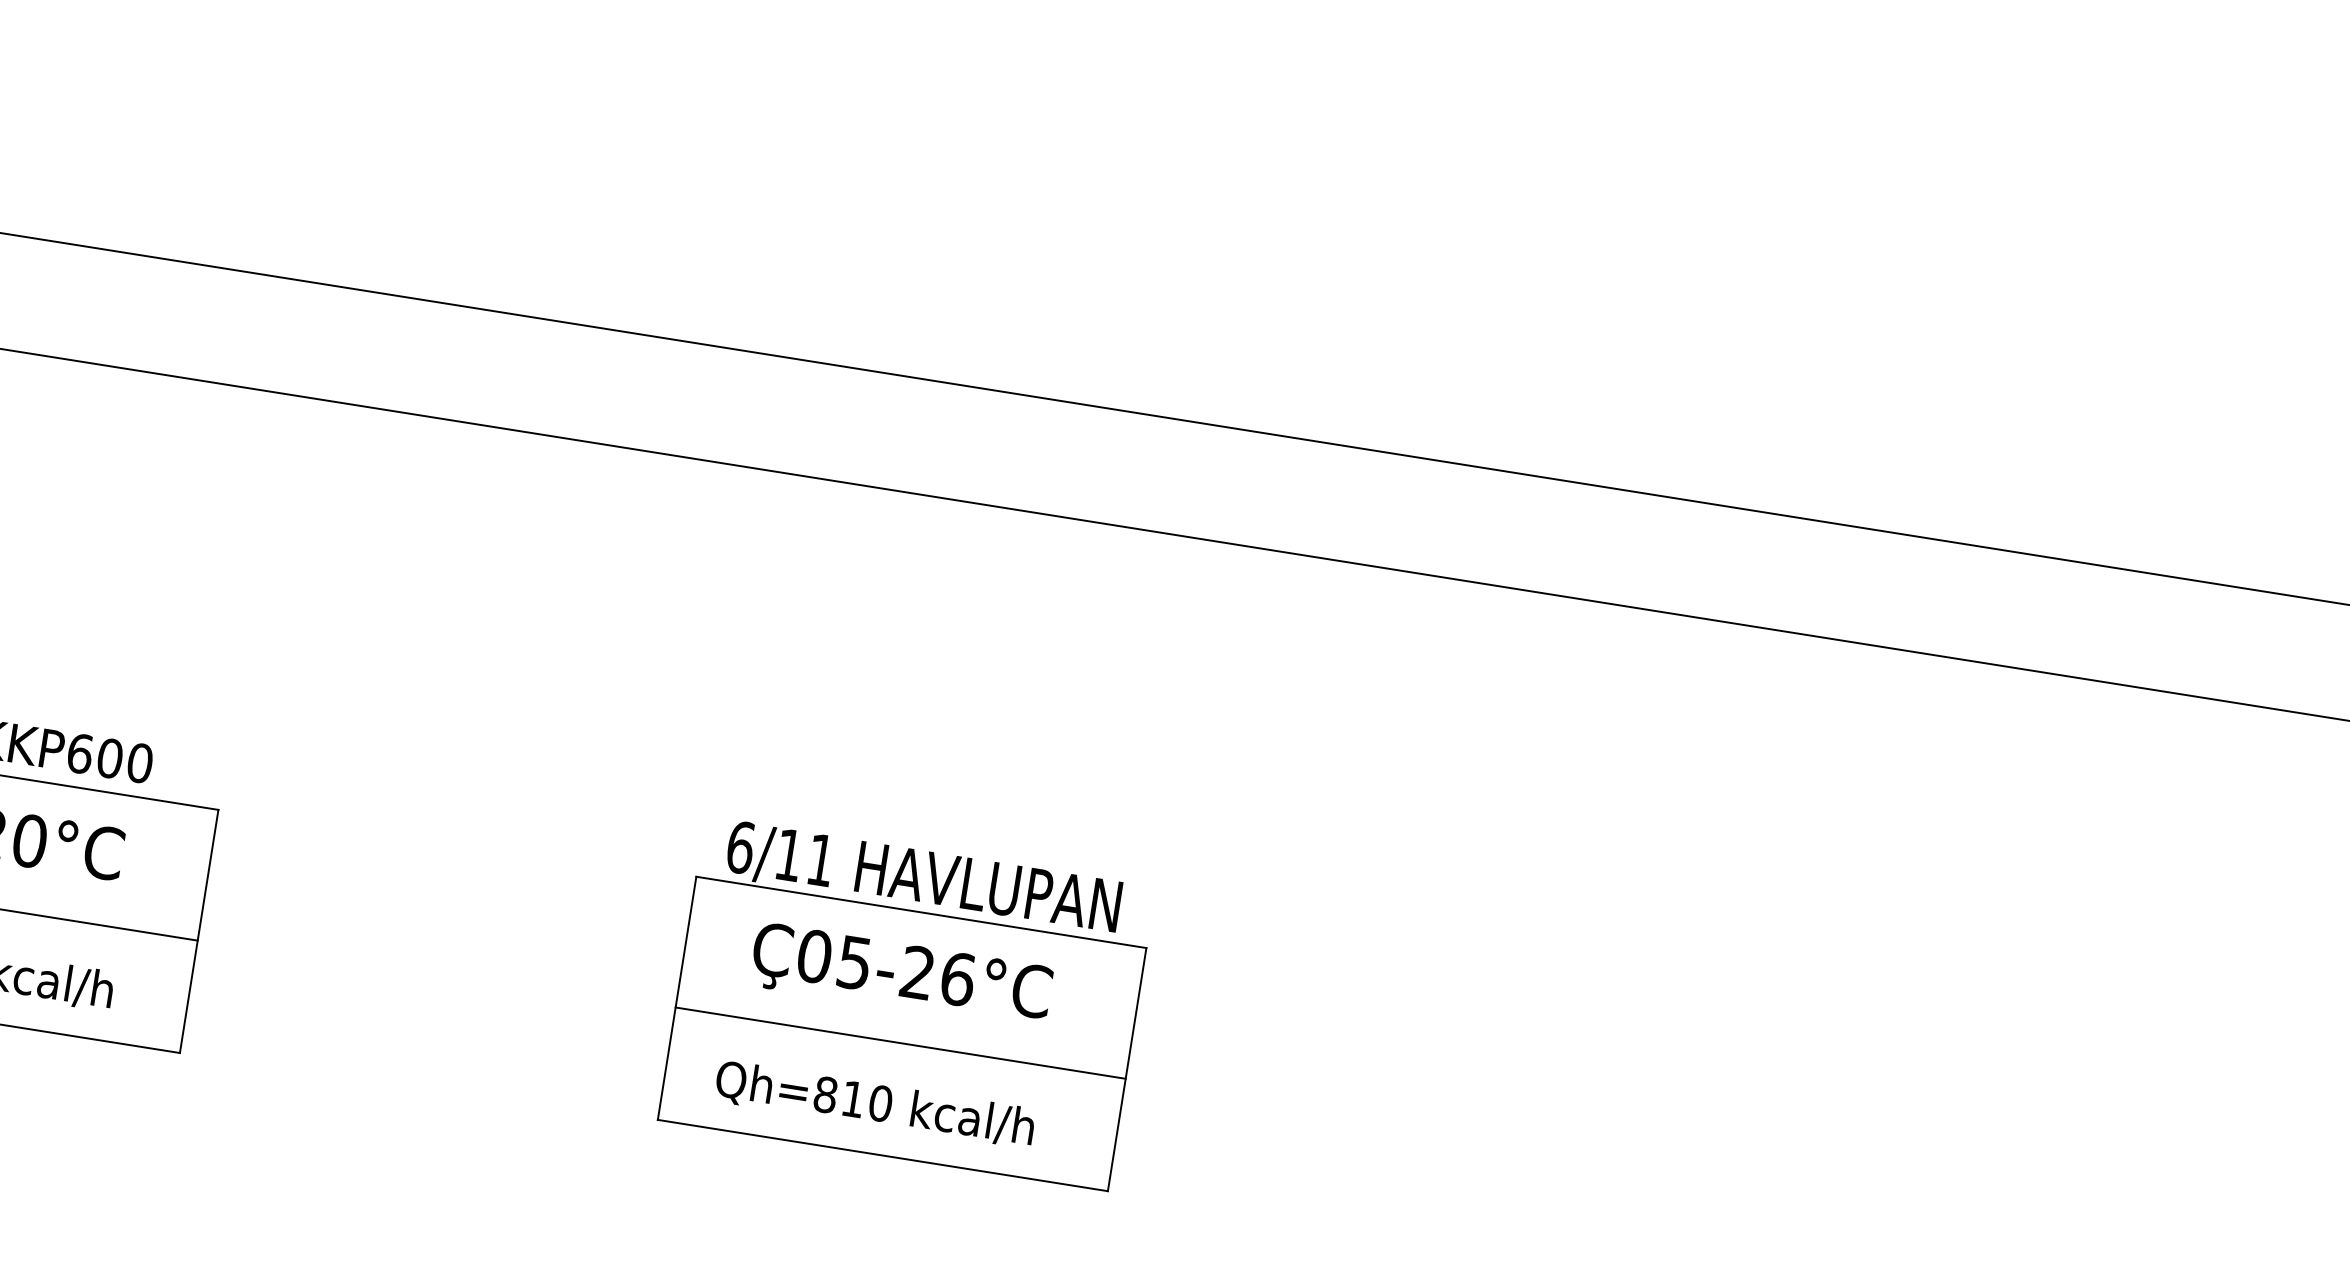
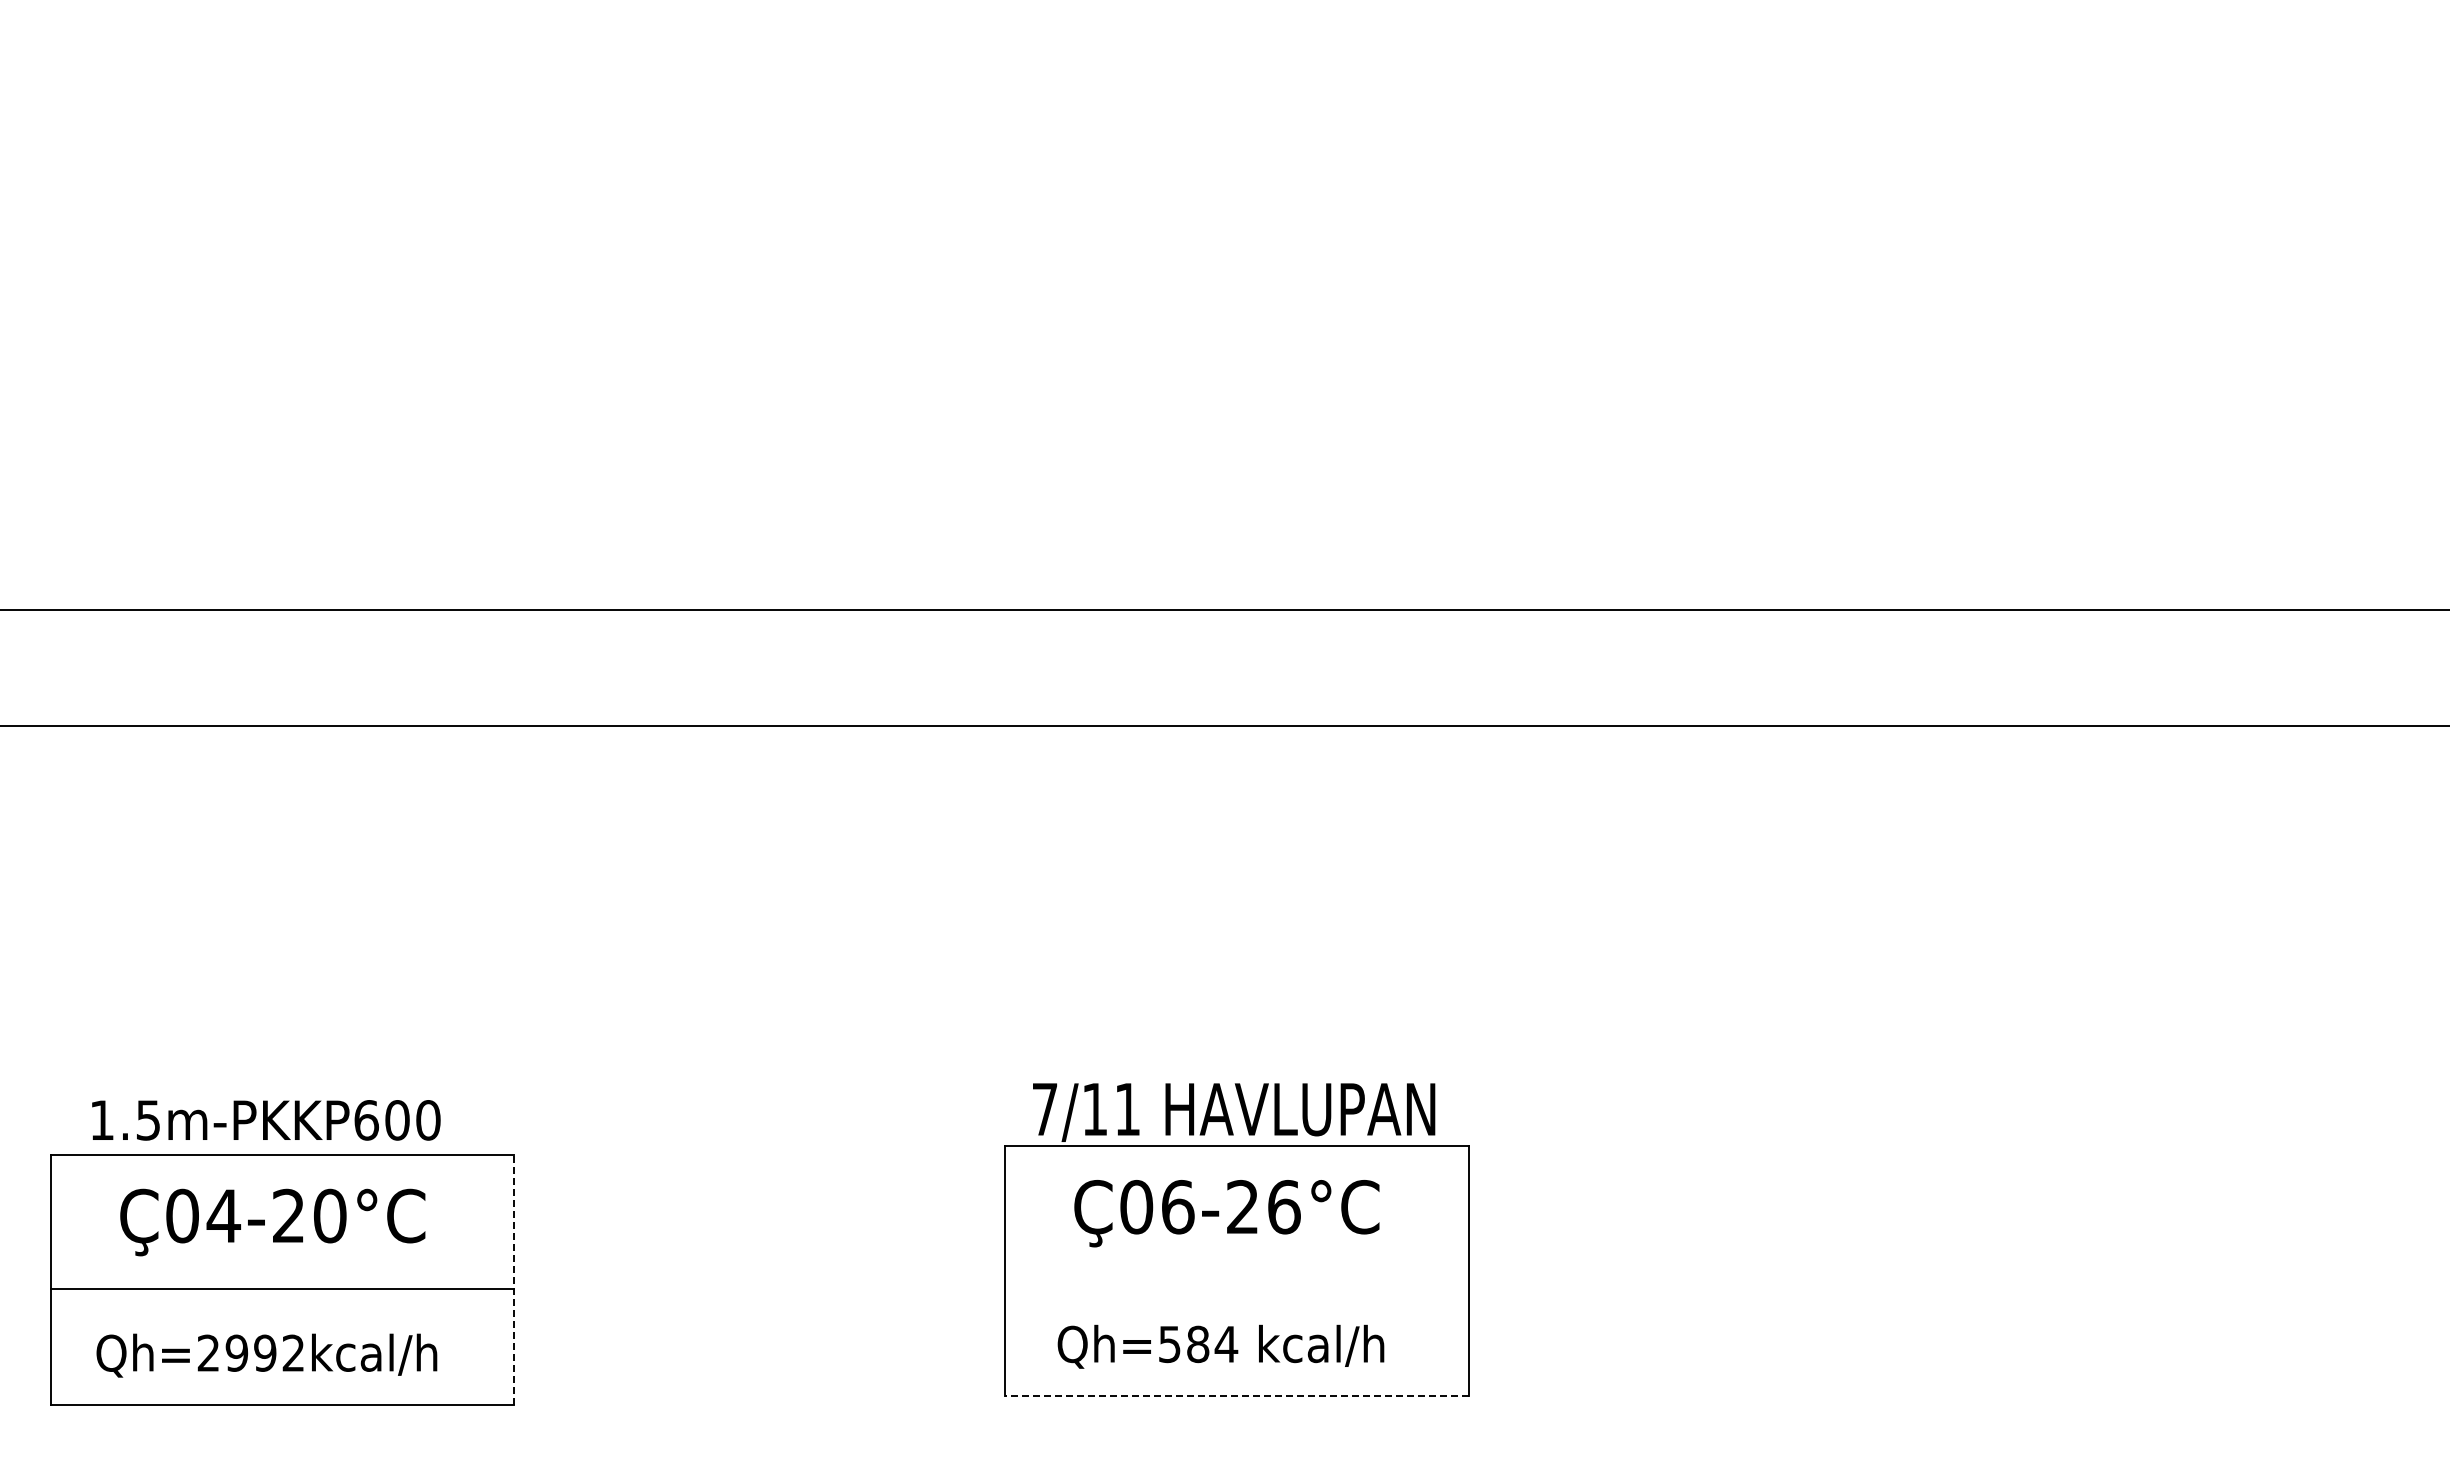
text: (741, 847) -> (1045, 1109), 6/11 -> 7/11
line: (199, 931) -> (514, 1279), solid -> dashed
text: (855, 963) -> (1178, 1207), Ç05-26°C -> Ç06-26°C
line: (900, 1043) -> (1236, 1280), removed
text: (853, 1099) -> (1198, 1344), Qh=810 -> Qh=584
line: (882, 1155) -> (1236, 1396), solid -> dashed

